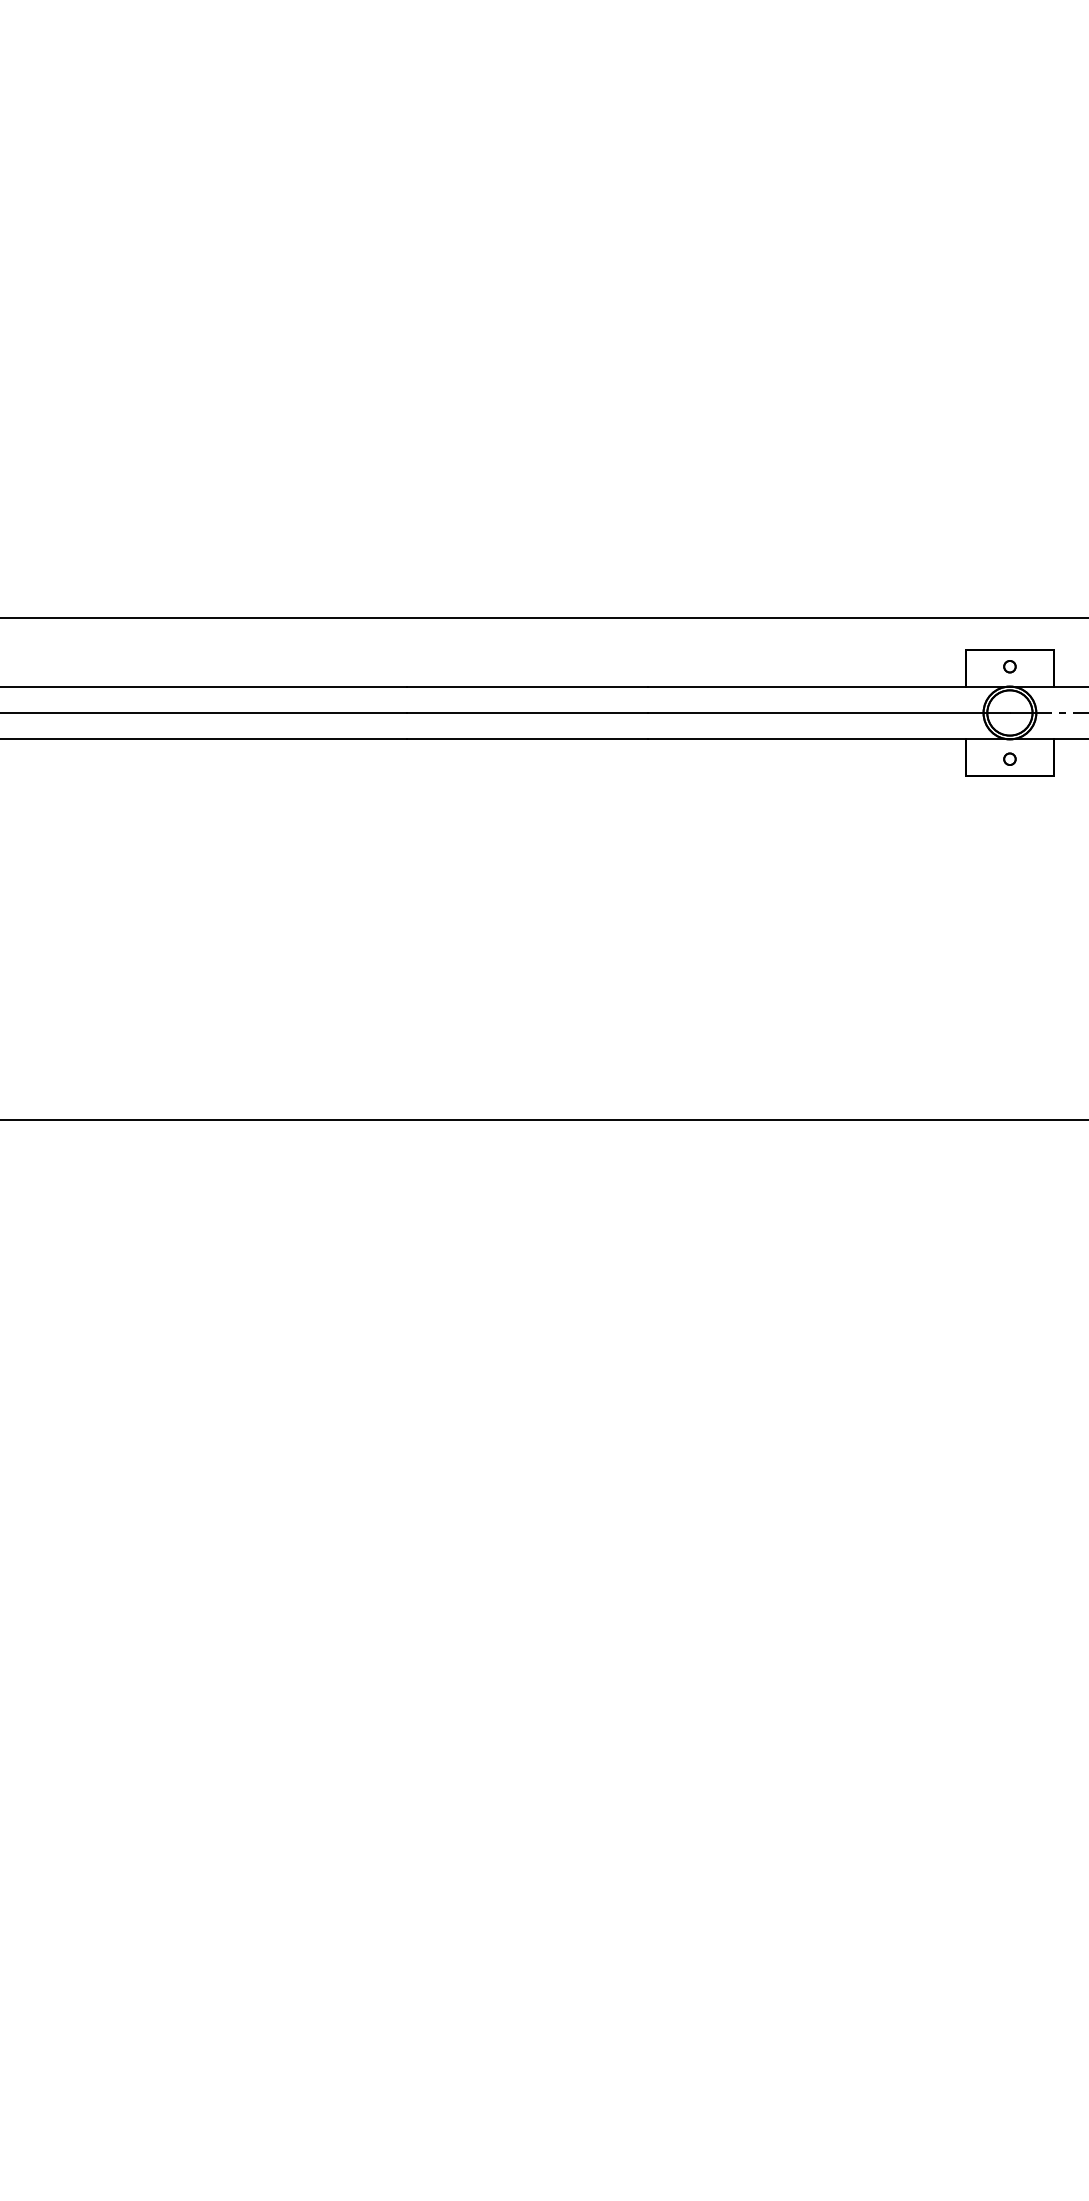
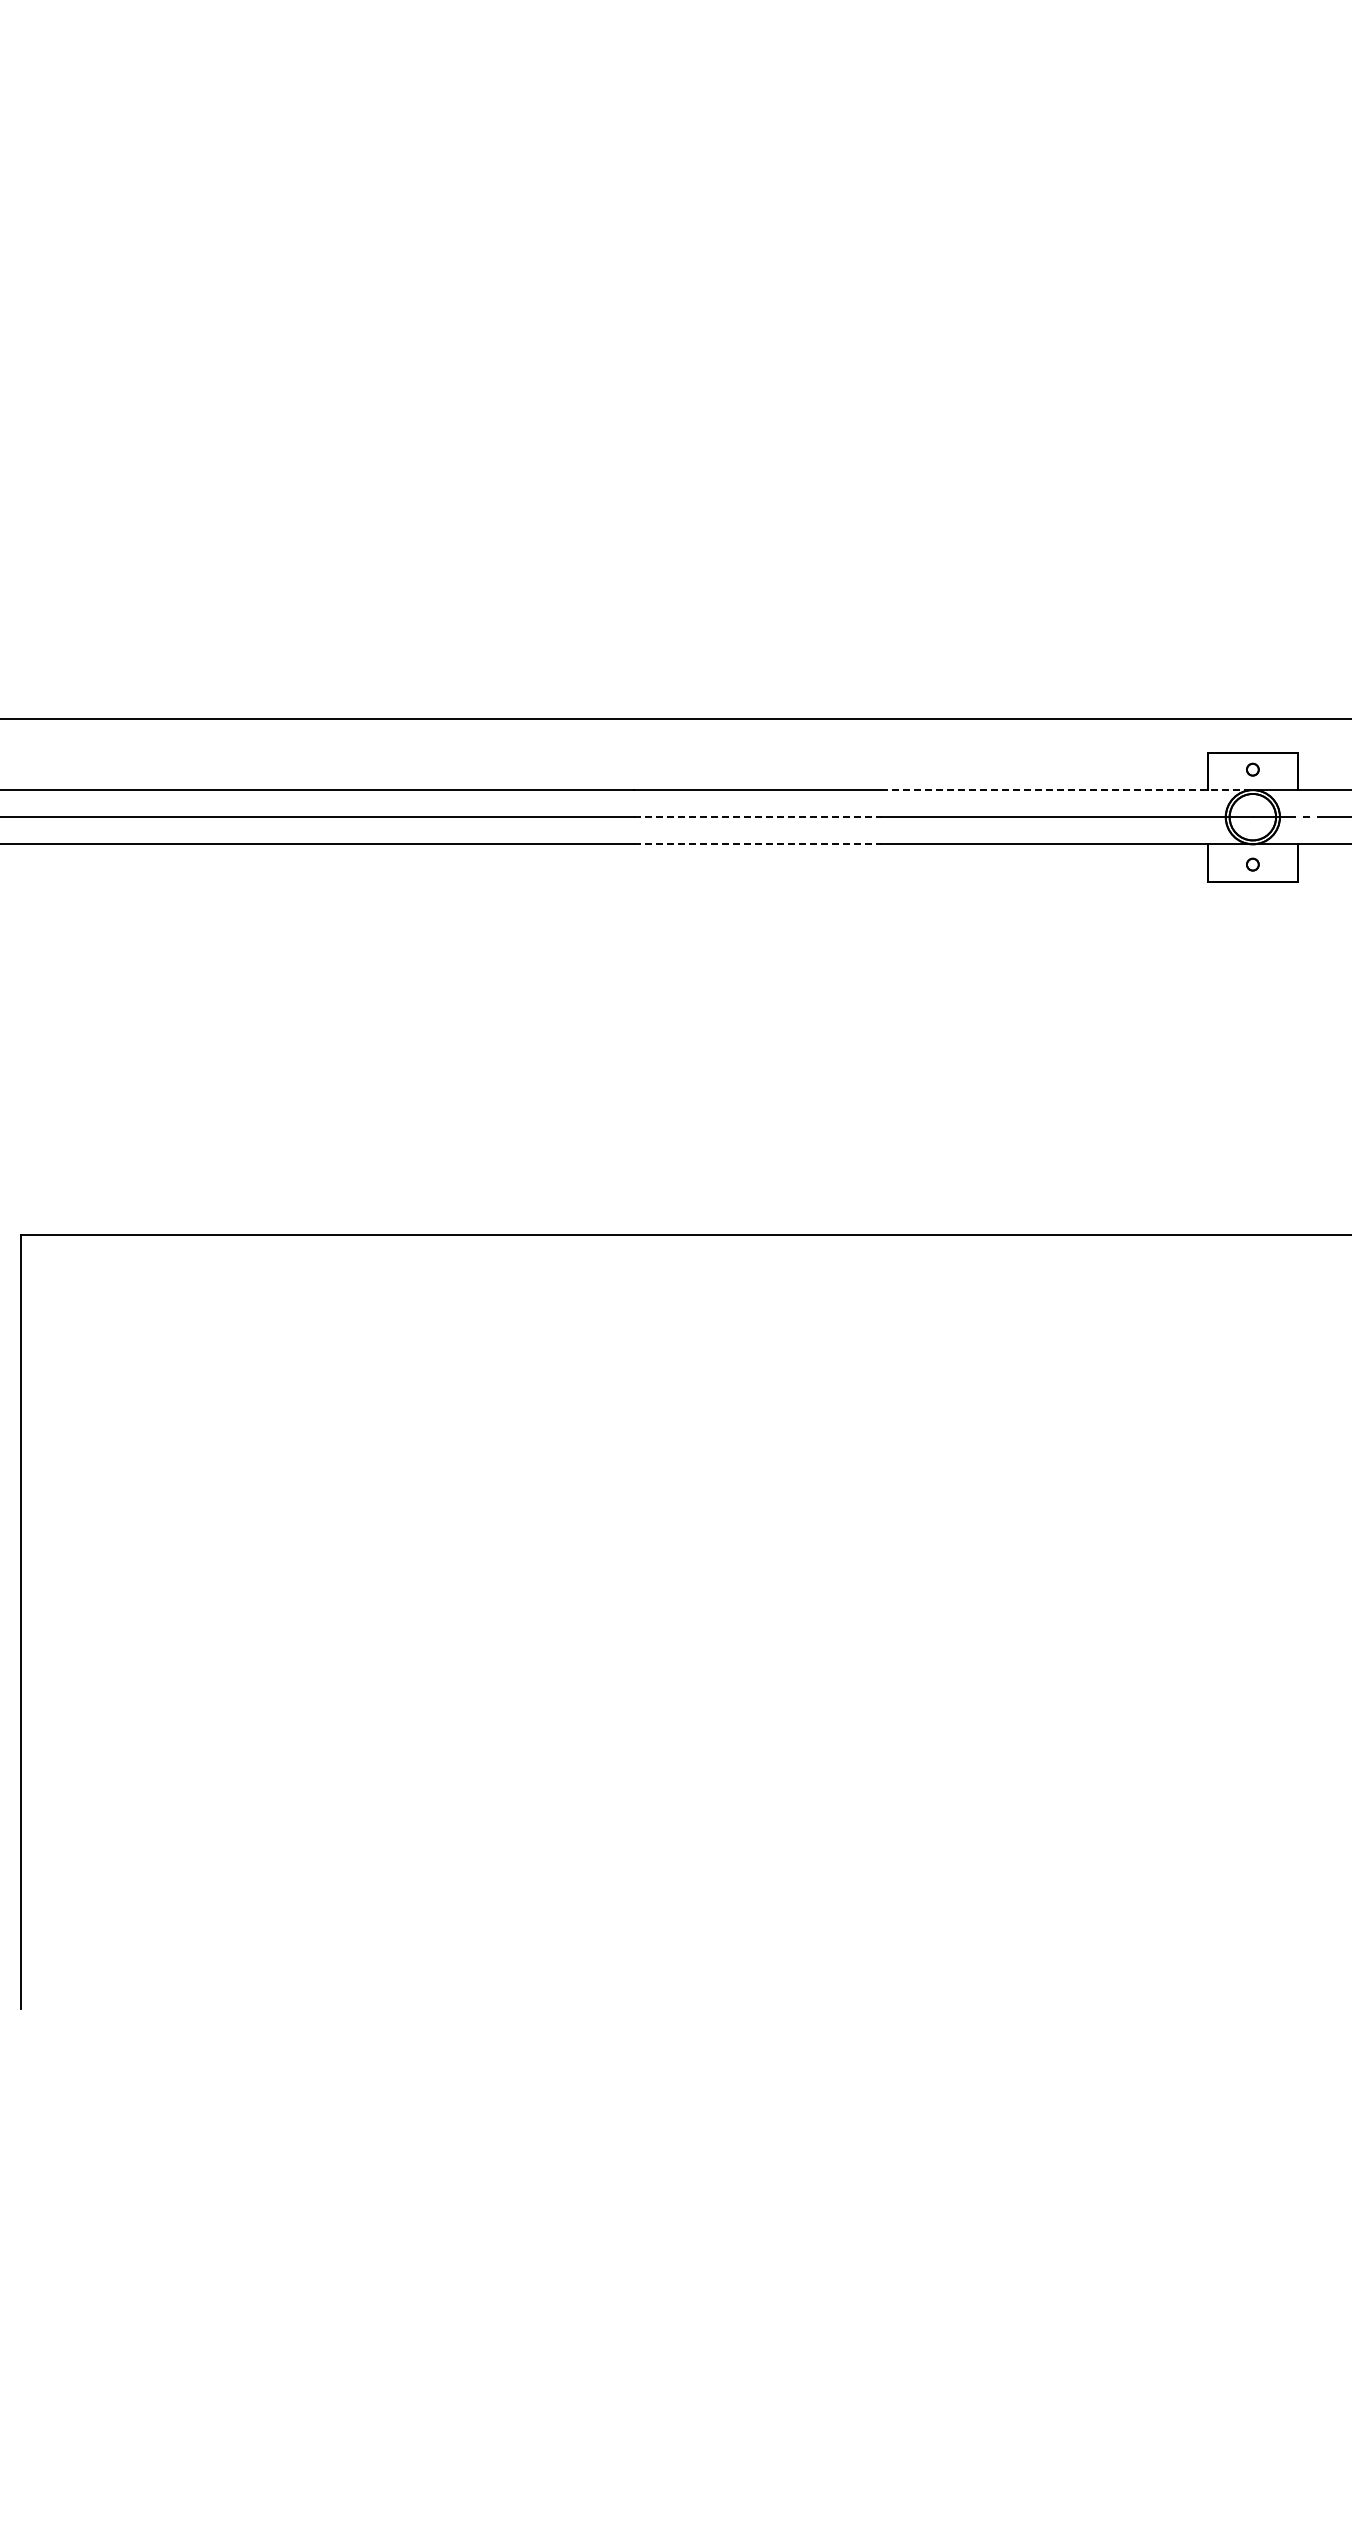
line: (829, 686) -> (1067, 790), solid -> dashed
line: (527, 713) -> (757, 817), solid -> dashed
line: (527, 739) -> (757, 844), solid -> dashed

